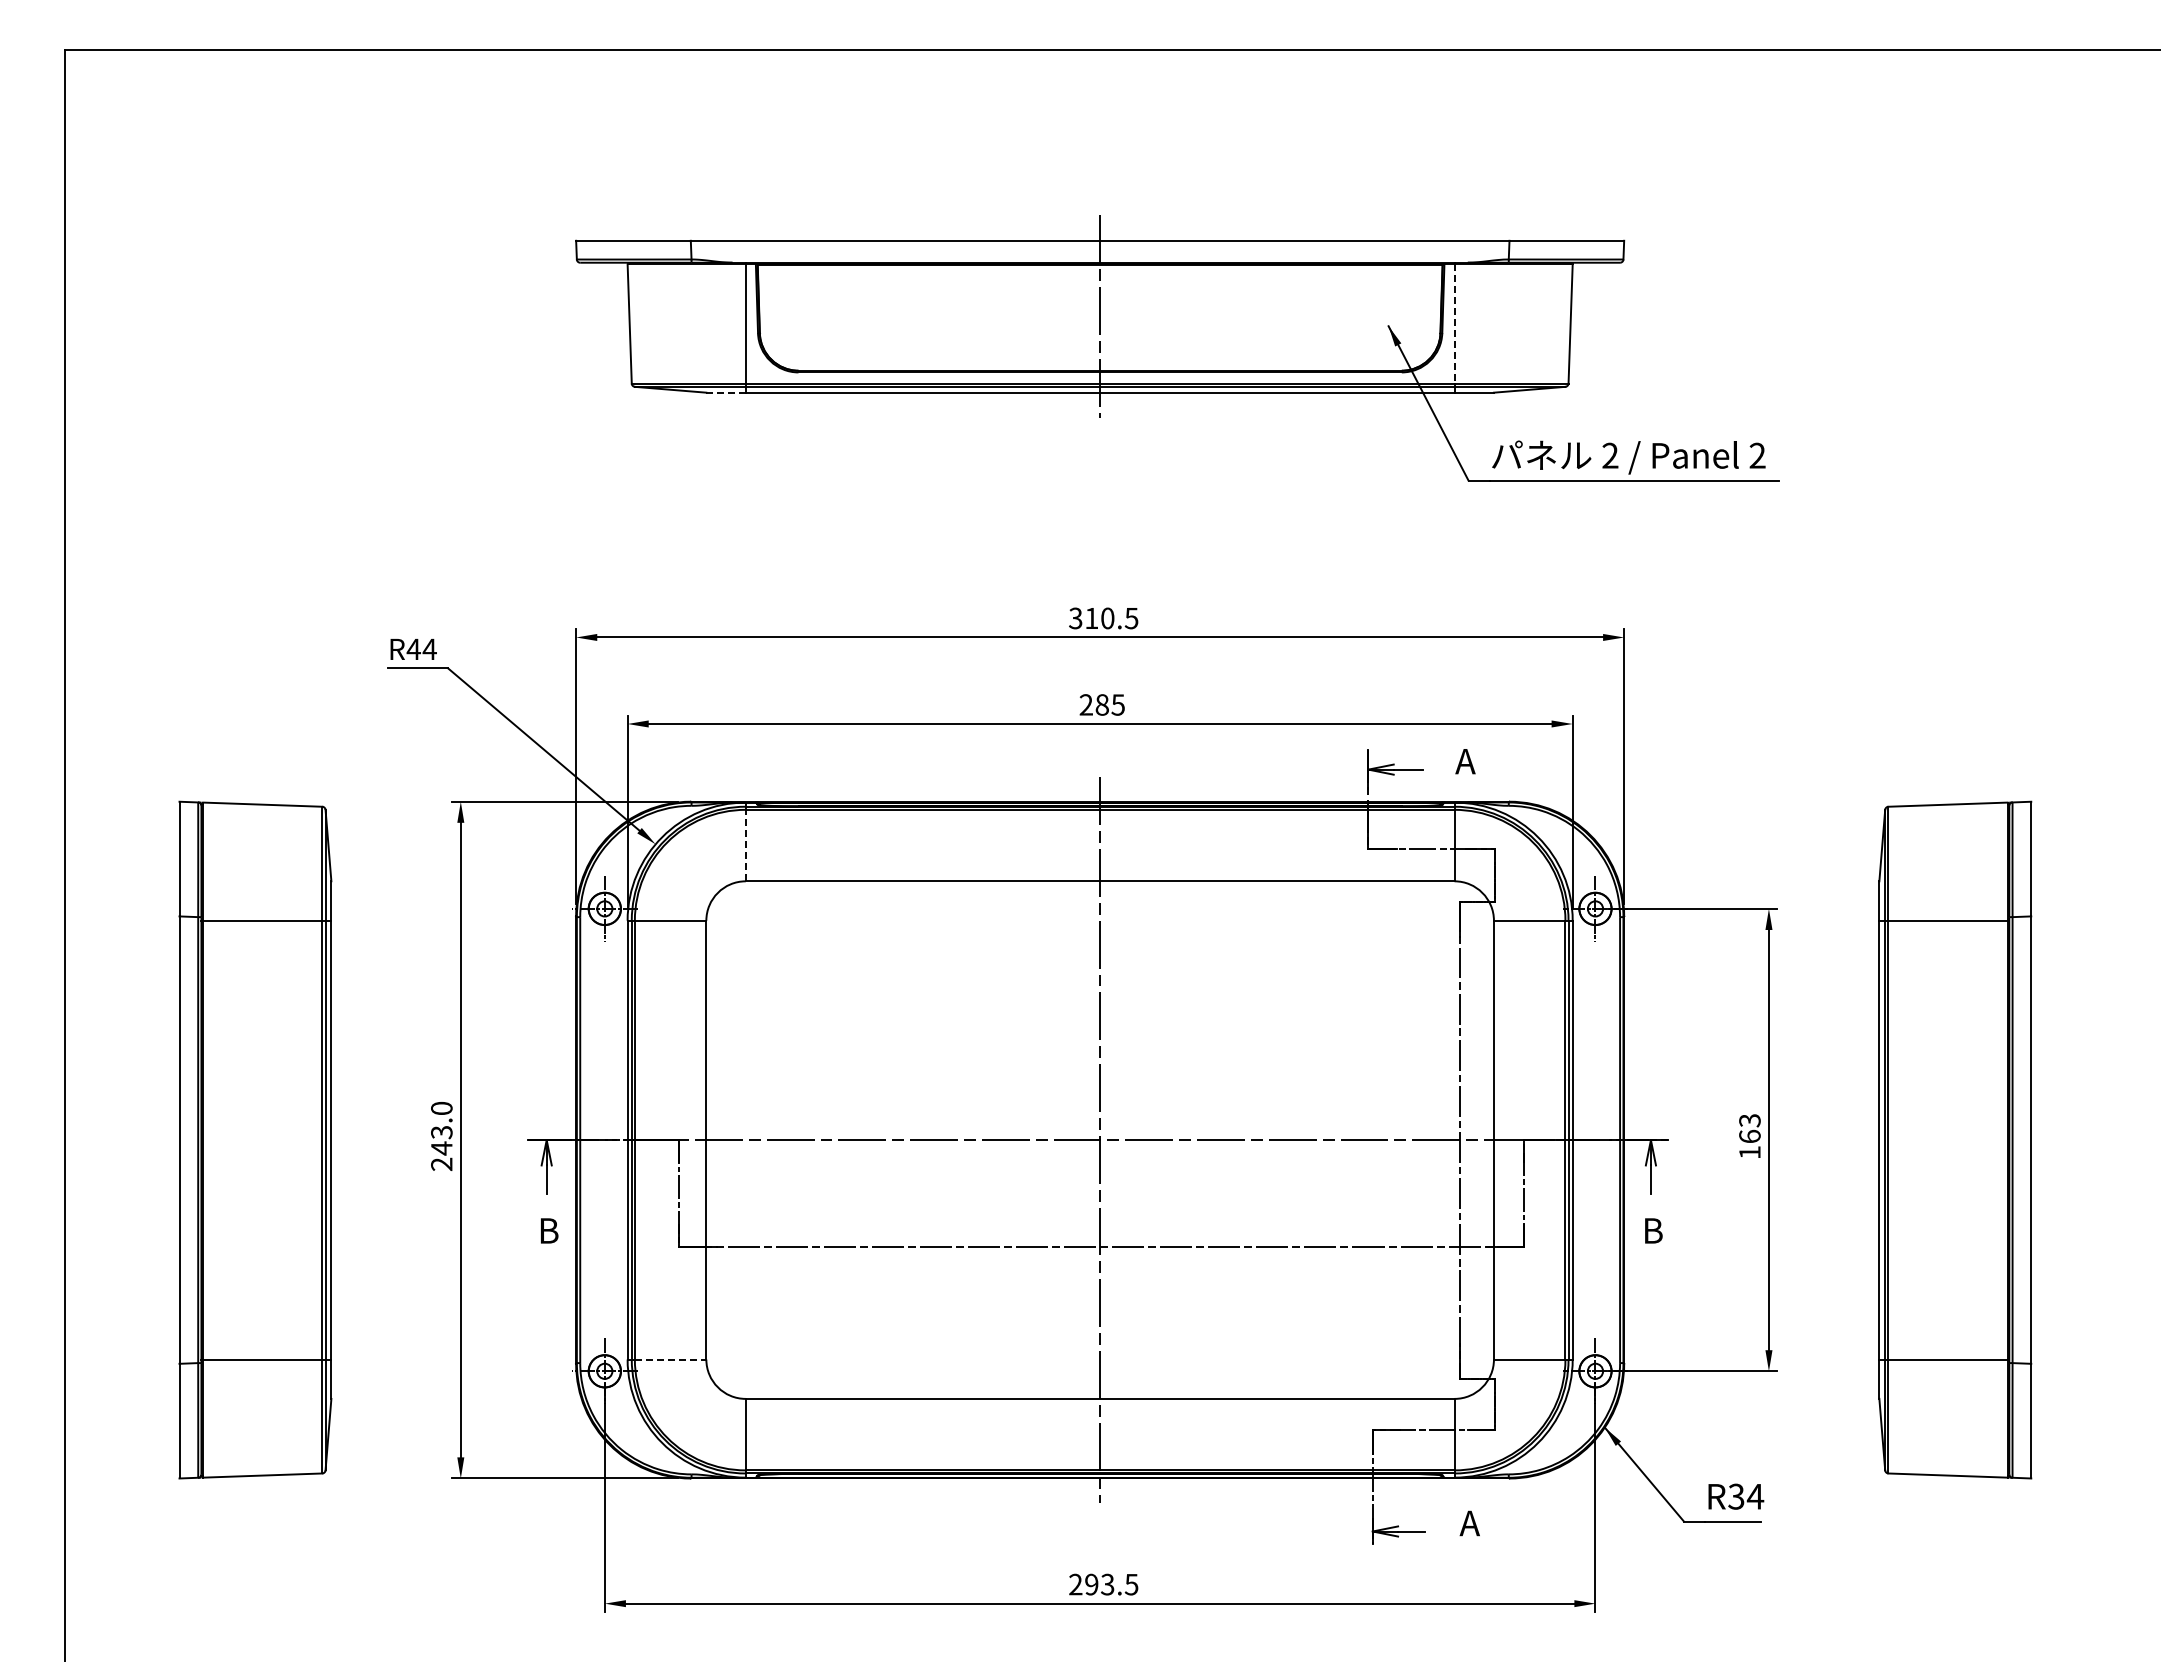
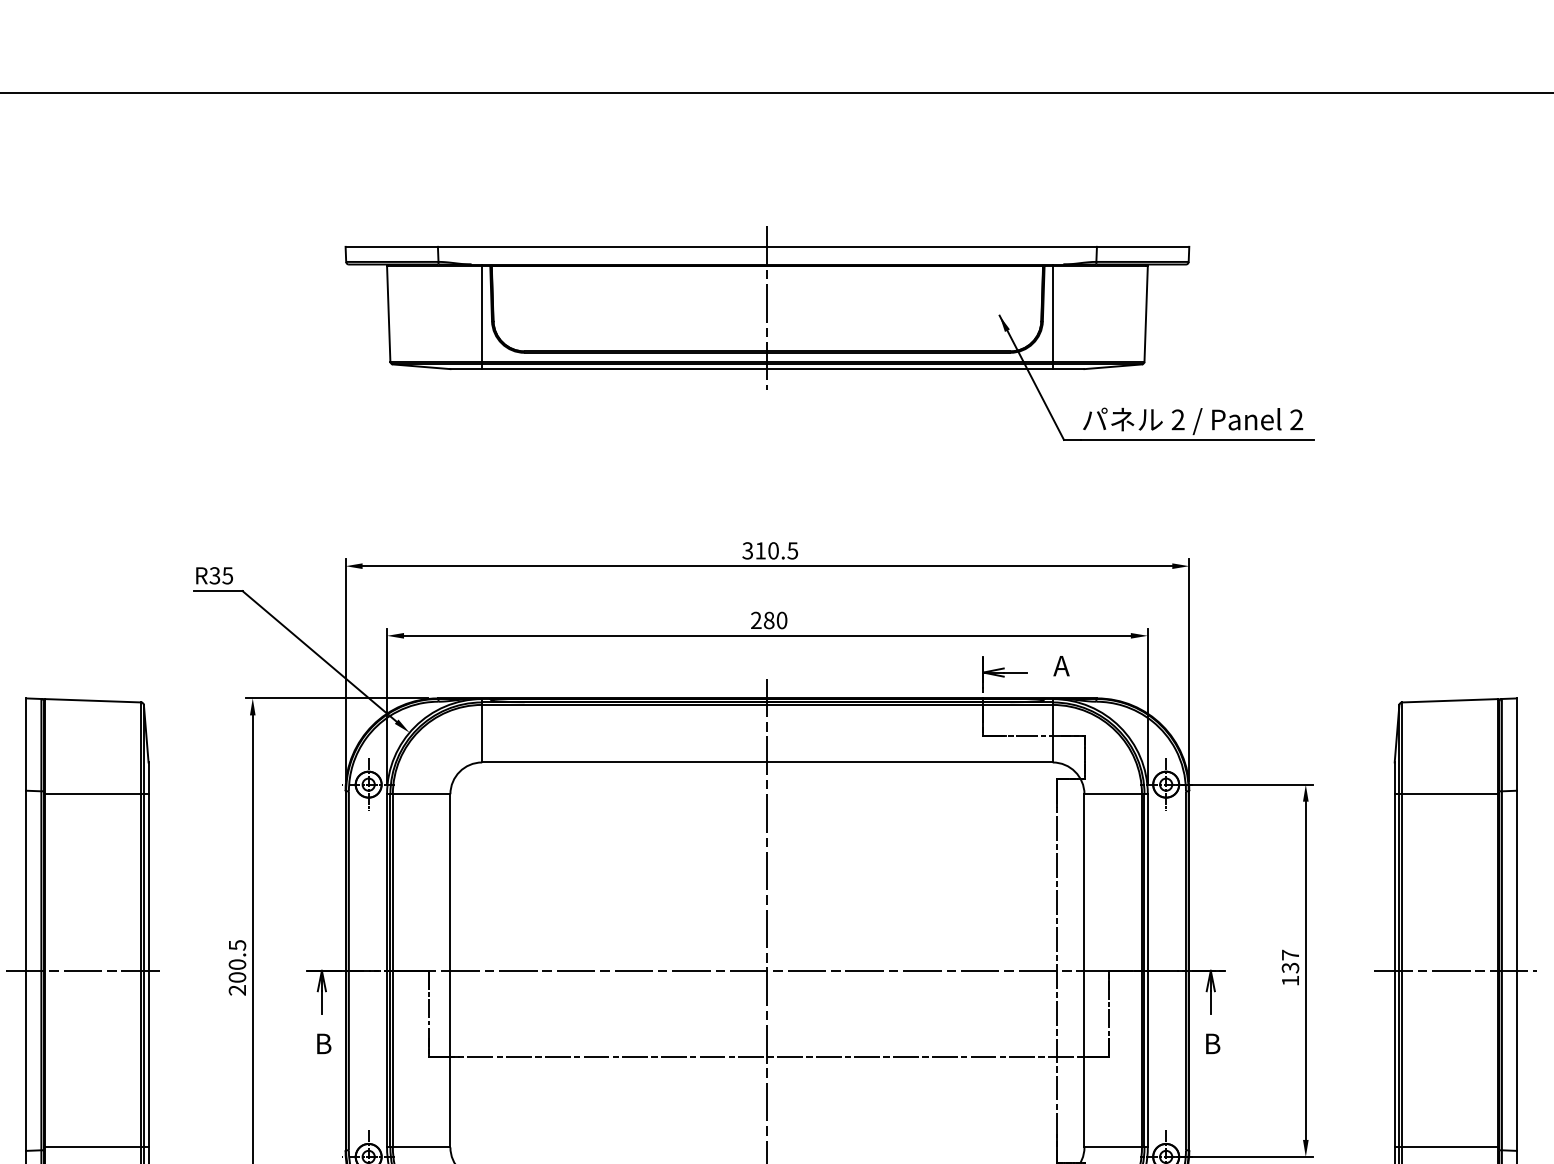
line: (1454, 324) -> (1052, 314), dashed -> solid
line: (726, 392) -> (466, 368), dashed -> solid
text: (421, 649) -> (221, 575), R44 -> R35
text: (1117, 704) -> (781, 620), 285 -> 280
line: (745, 845) -> (481, 733), dashed -> solid
text: (441, 1128) -> (237, 961), 243.0 -> 200.5
text: (1749, 1128) -> (1290, 961), 163 -> 137
line: (250, 1140) -> (83, 971), added
line: (1955, 1140) -> (1455, 971), added
line: (670, 1359) -> (421, 1147), dashed -> solid

